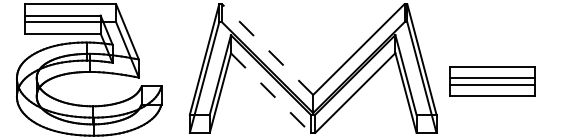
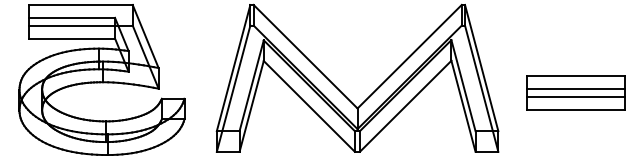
line: (267, 49) -> (305, 56), dashed -> solid
part: (492, 81) -> (575, 93), moved
line: (271, 93) -> (310, 106), dashed -> solid

